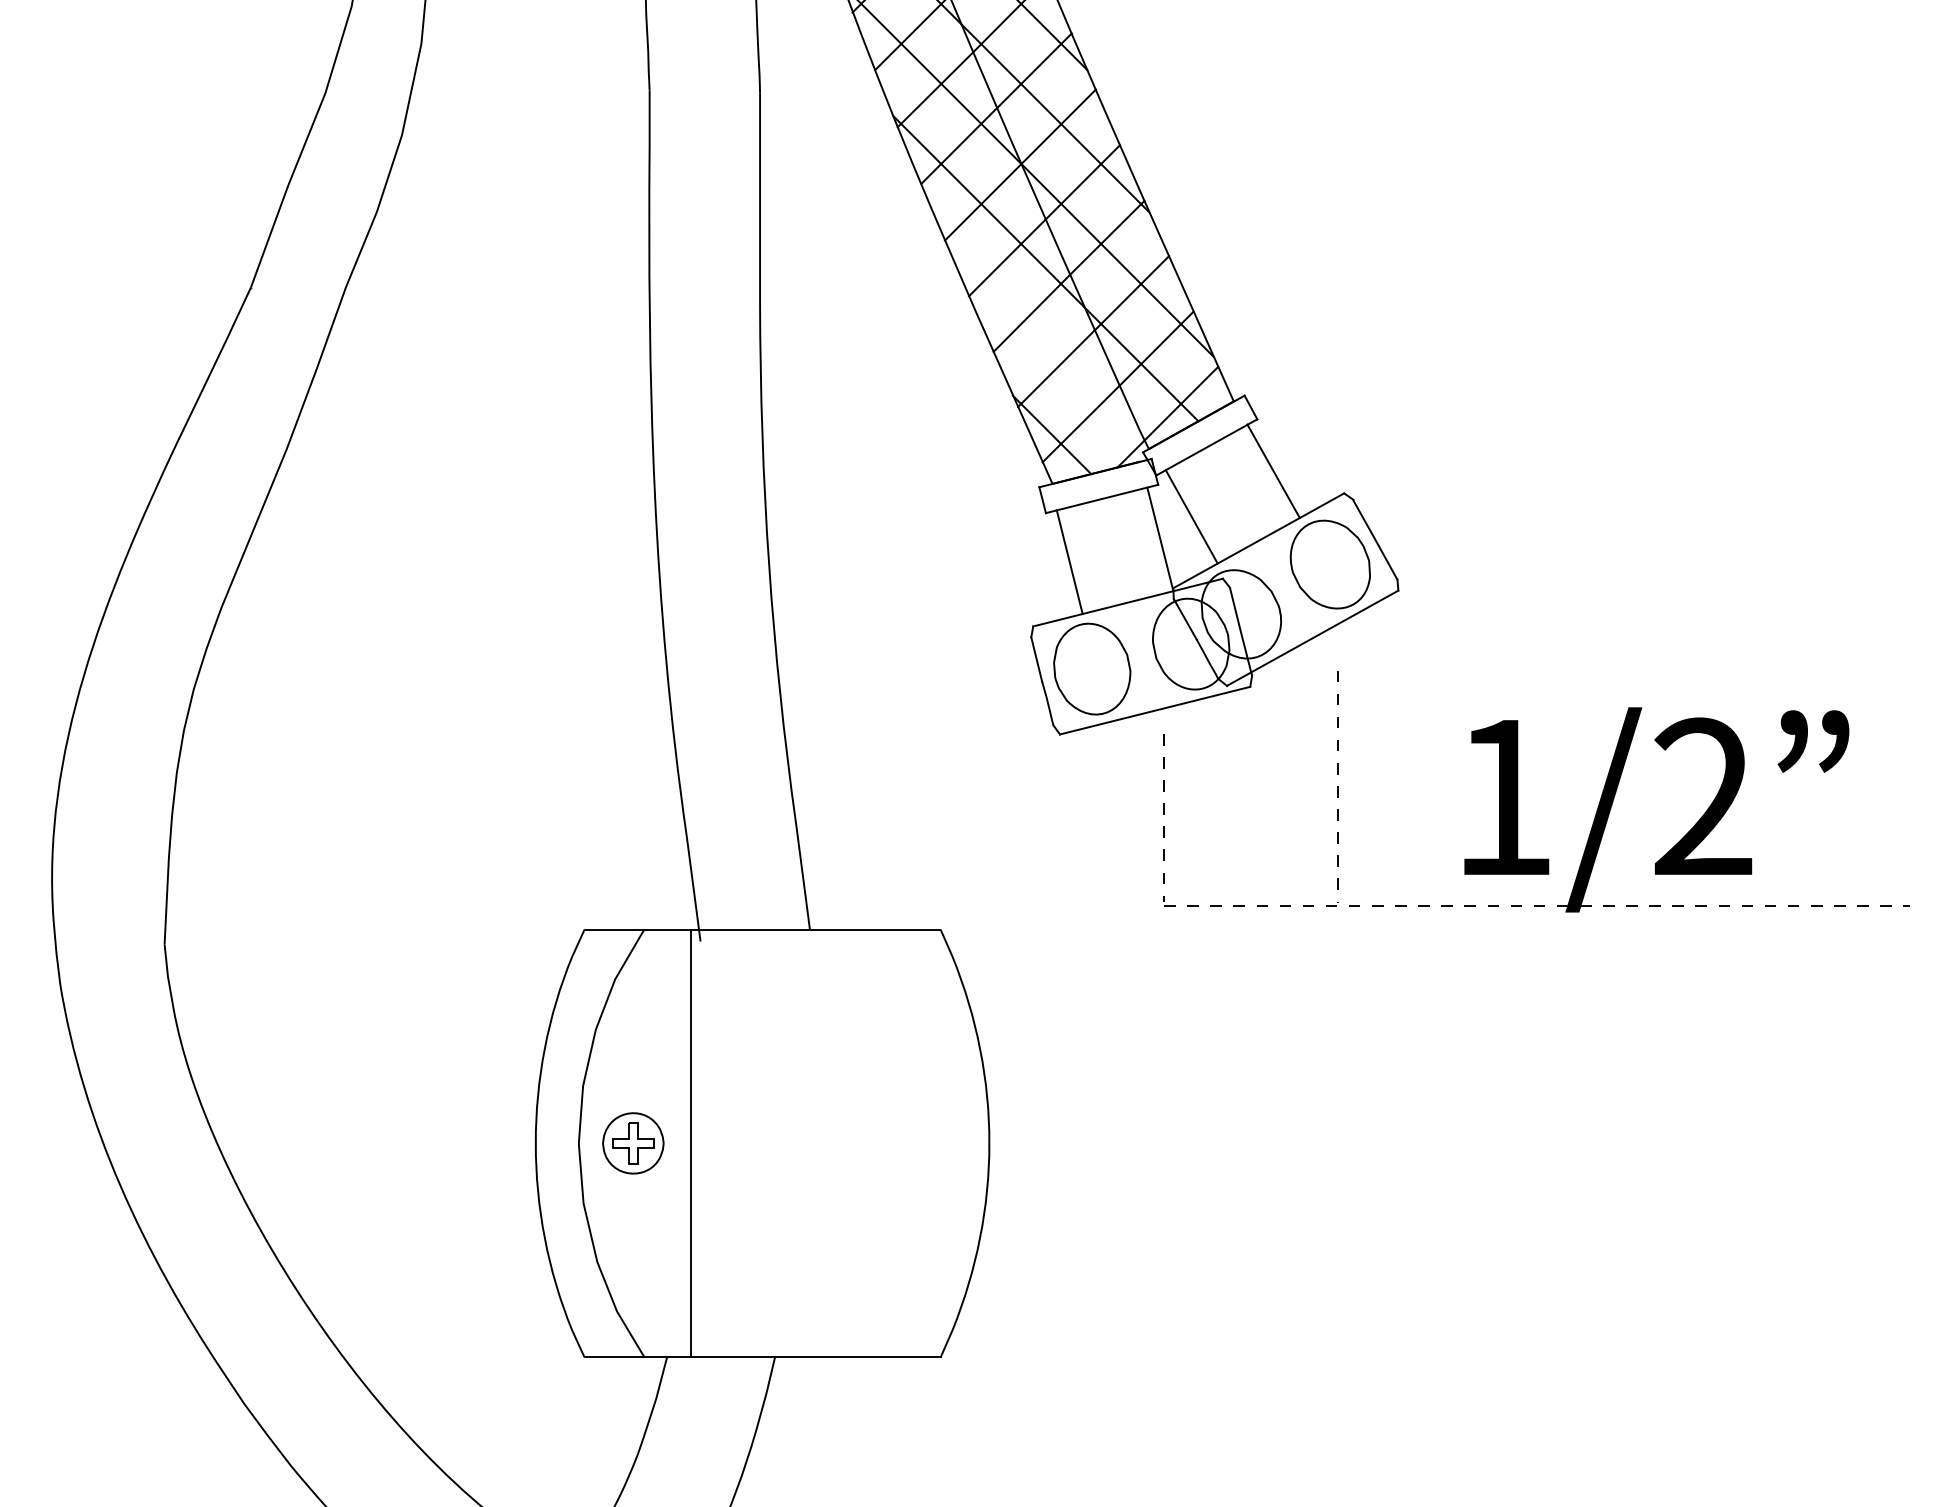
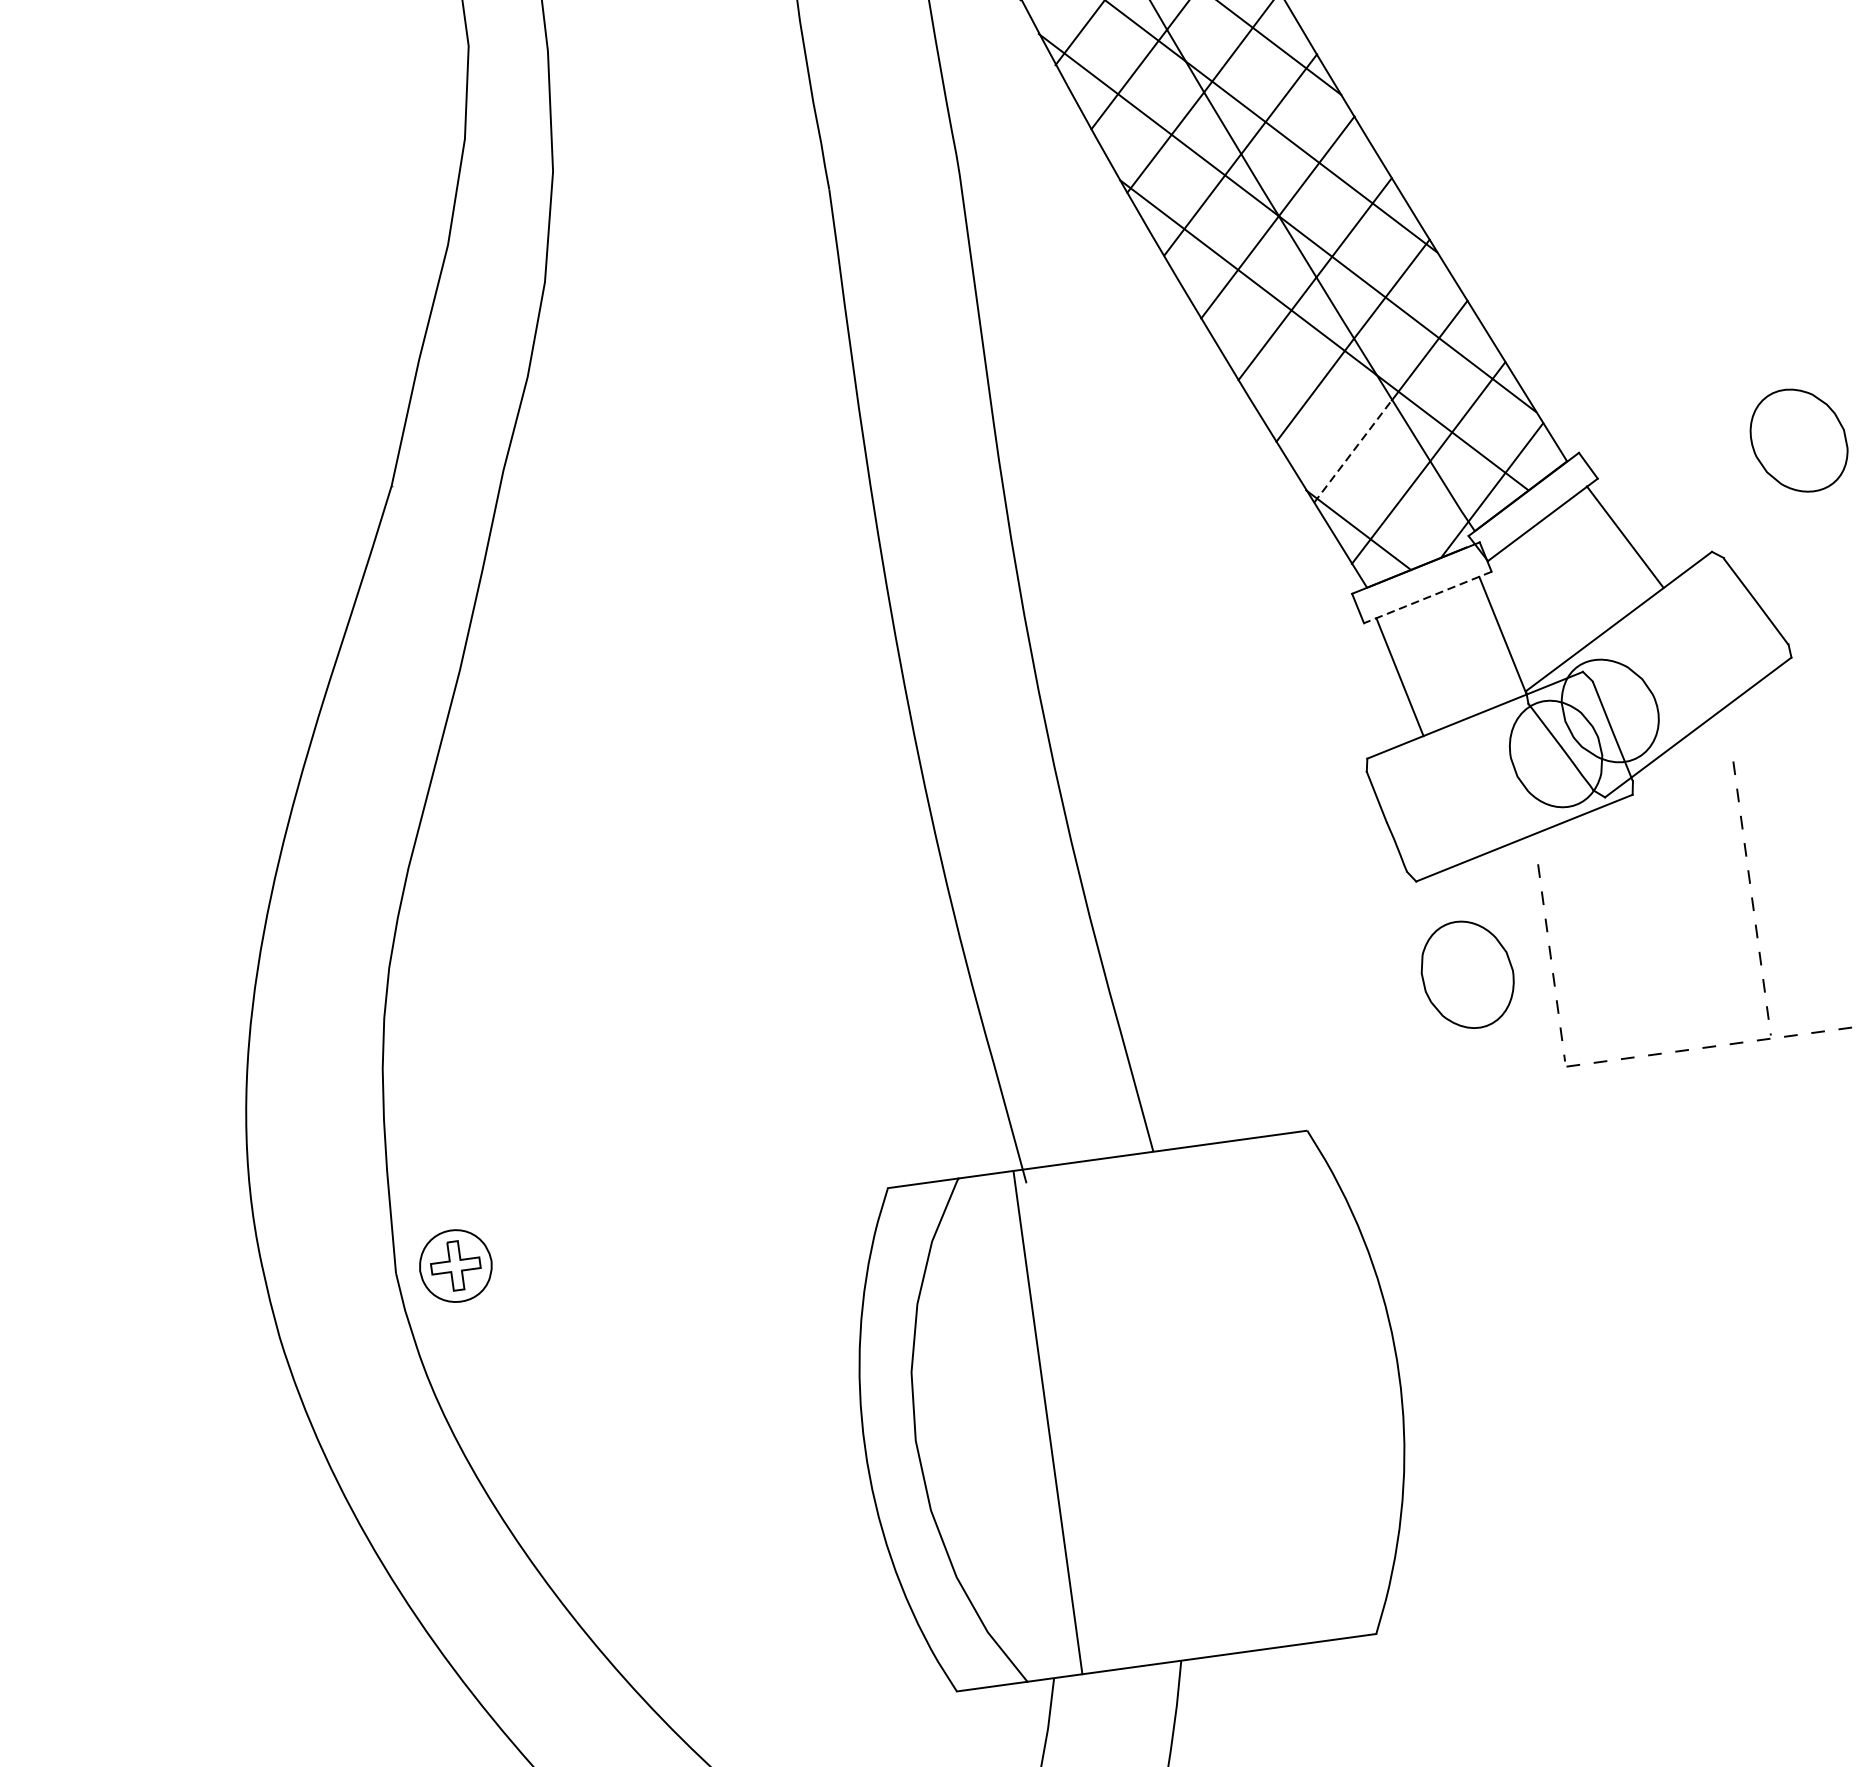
line: (1056, 368) -> (1353, 451), solid -> dashed
line: (1102, 498) -> (1428, 596), solid -> dashed
line: (1191, 516) -> (1535, 603), removed
part: (1329, 564) -> (1797, 440), moved
part: (1092, 668) -> (1467, 974), moved
part: (633, 1143) -> (456, 1266), moved

